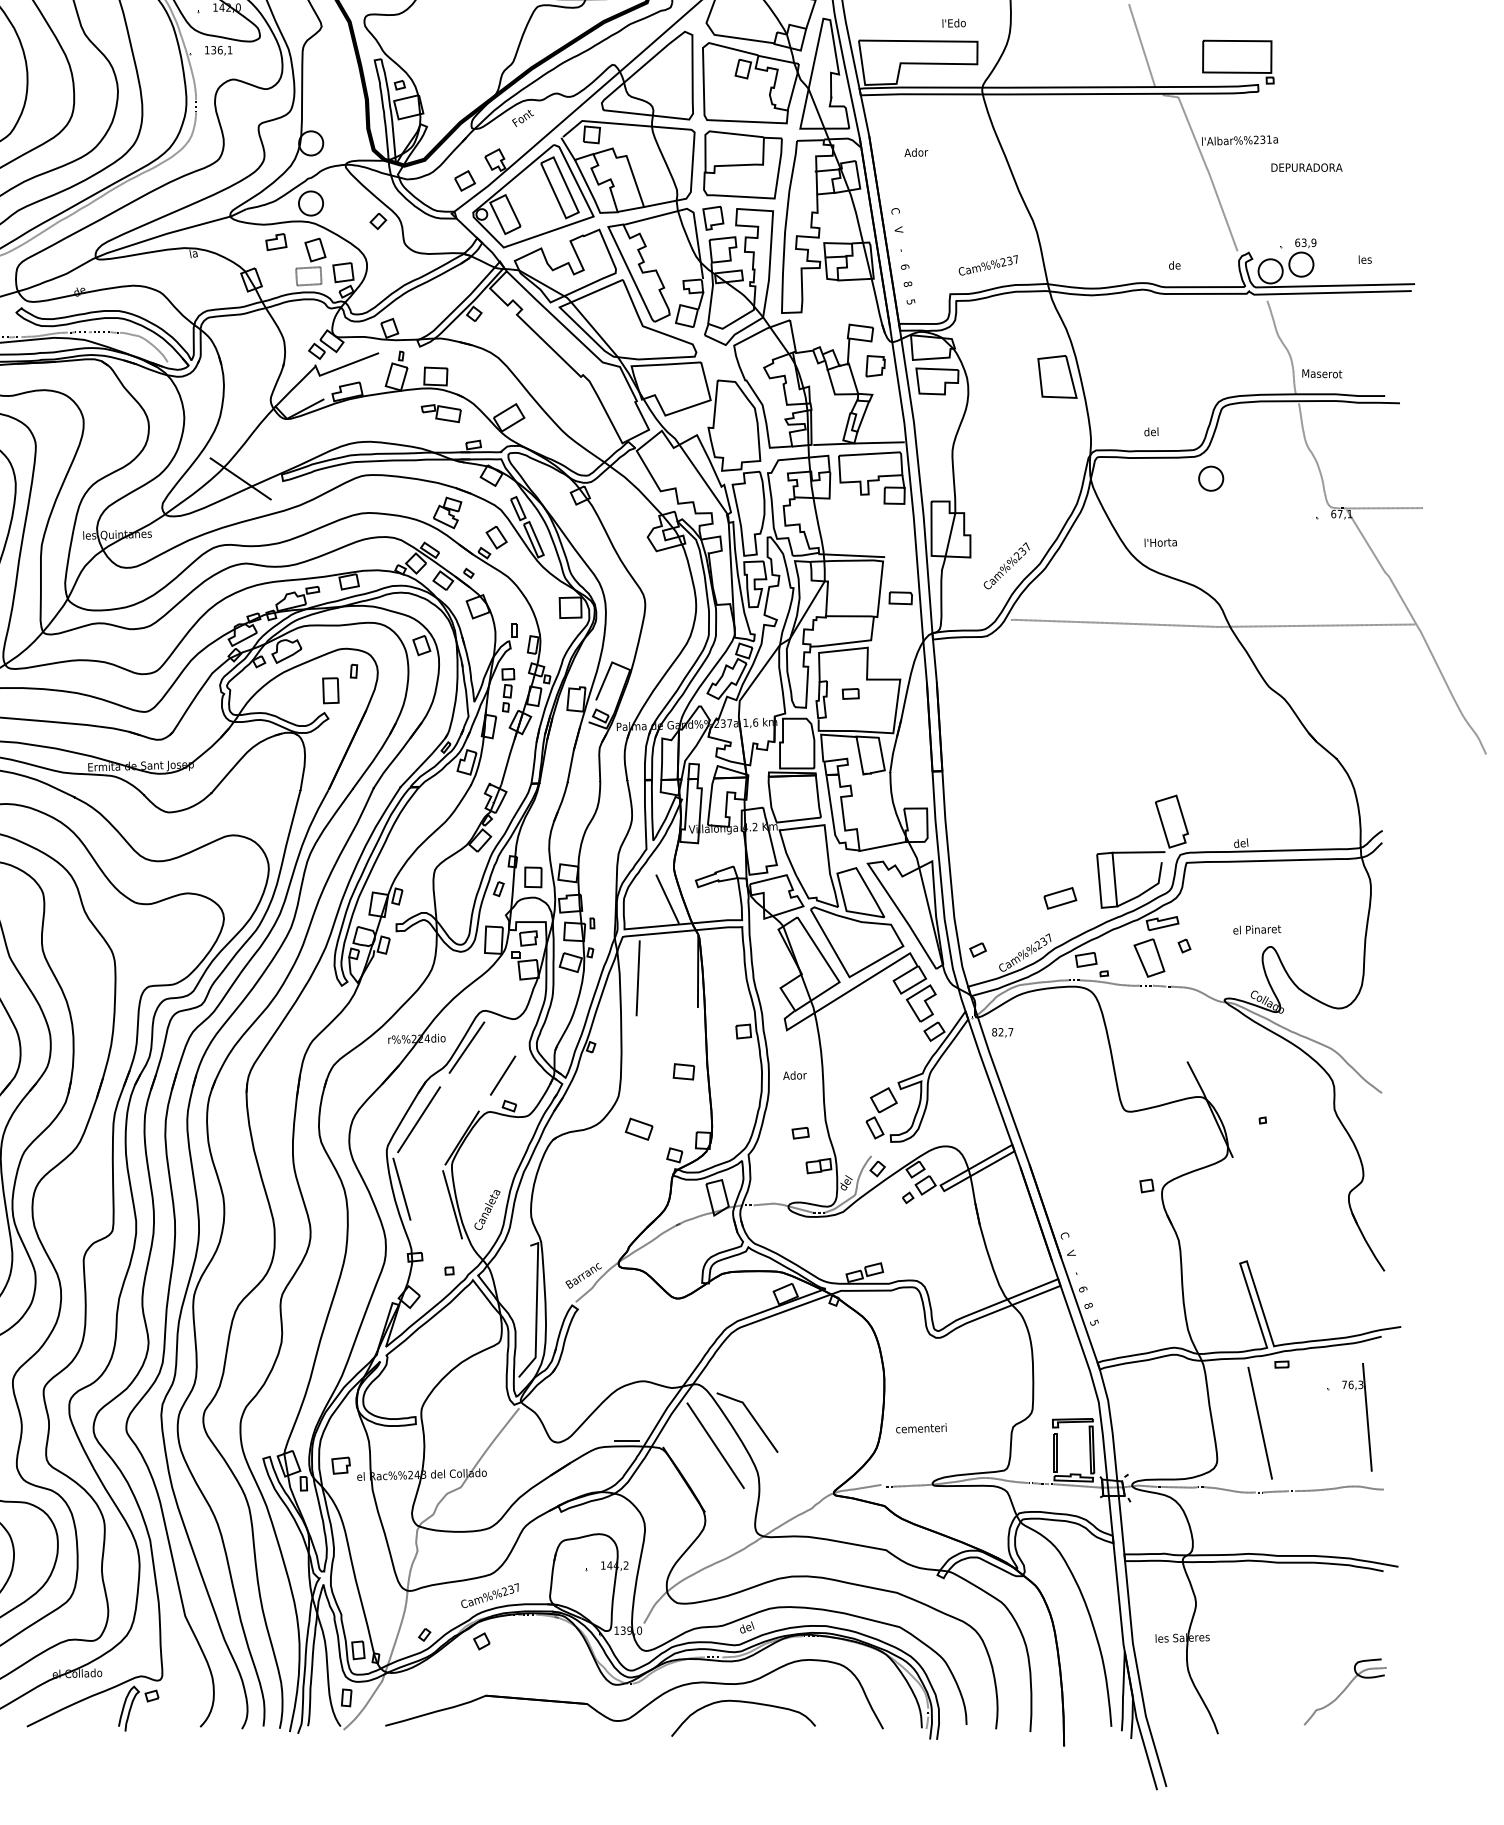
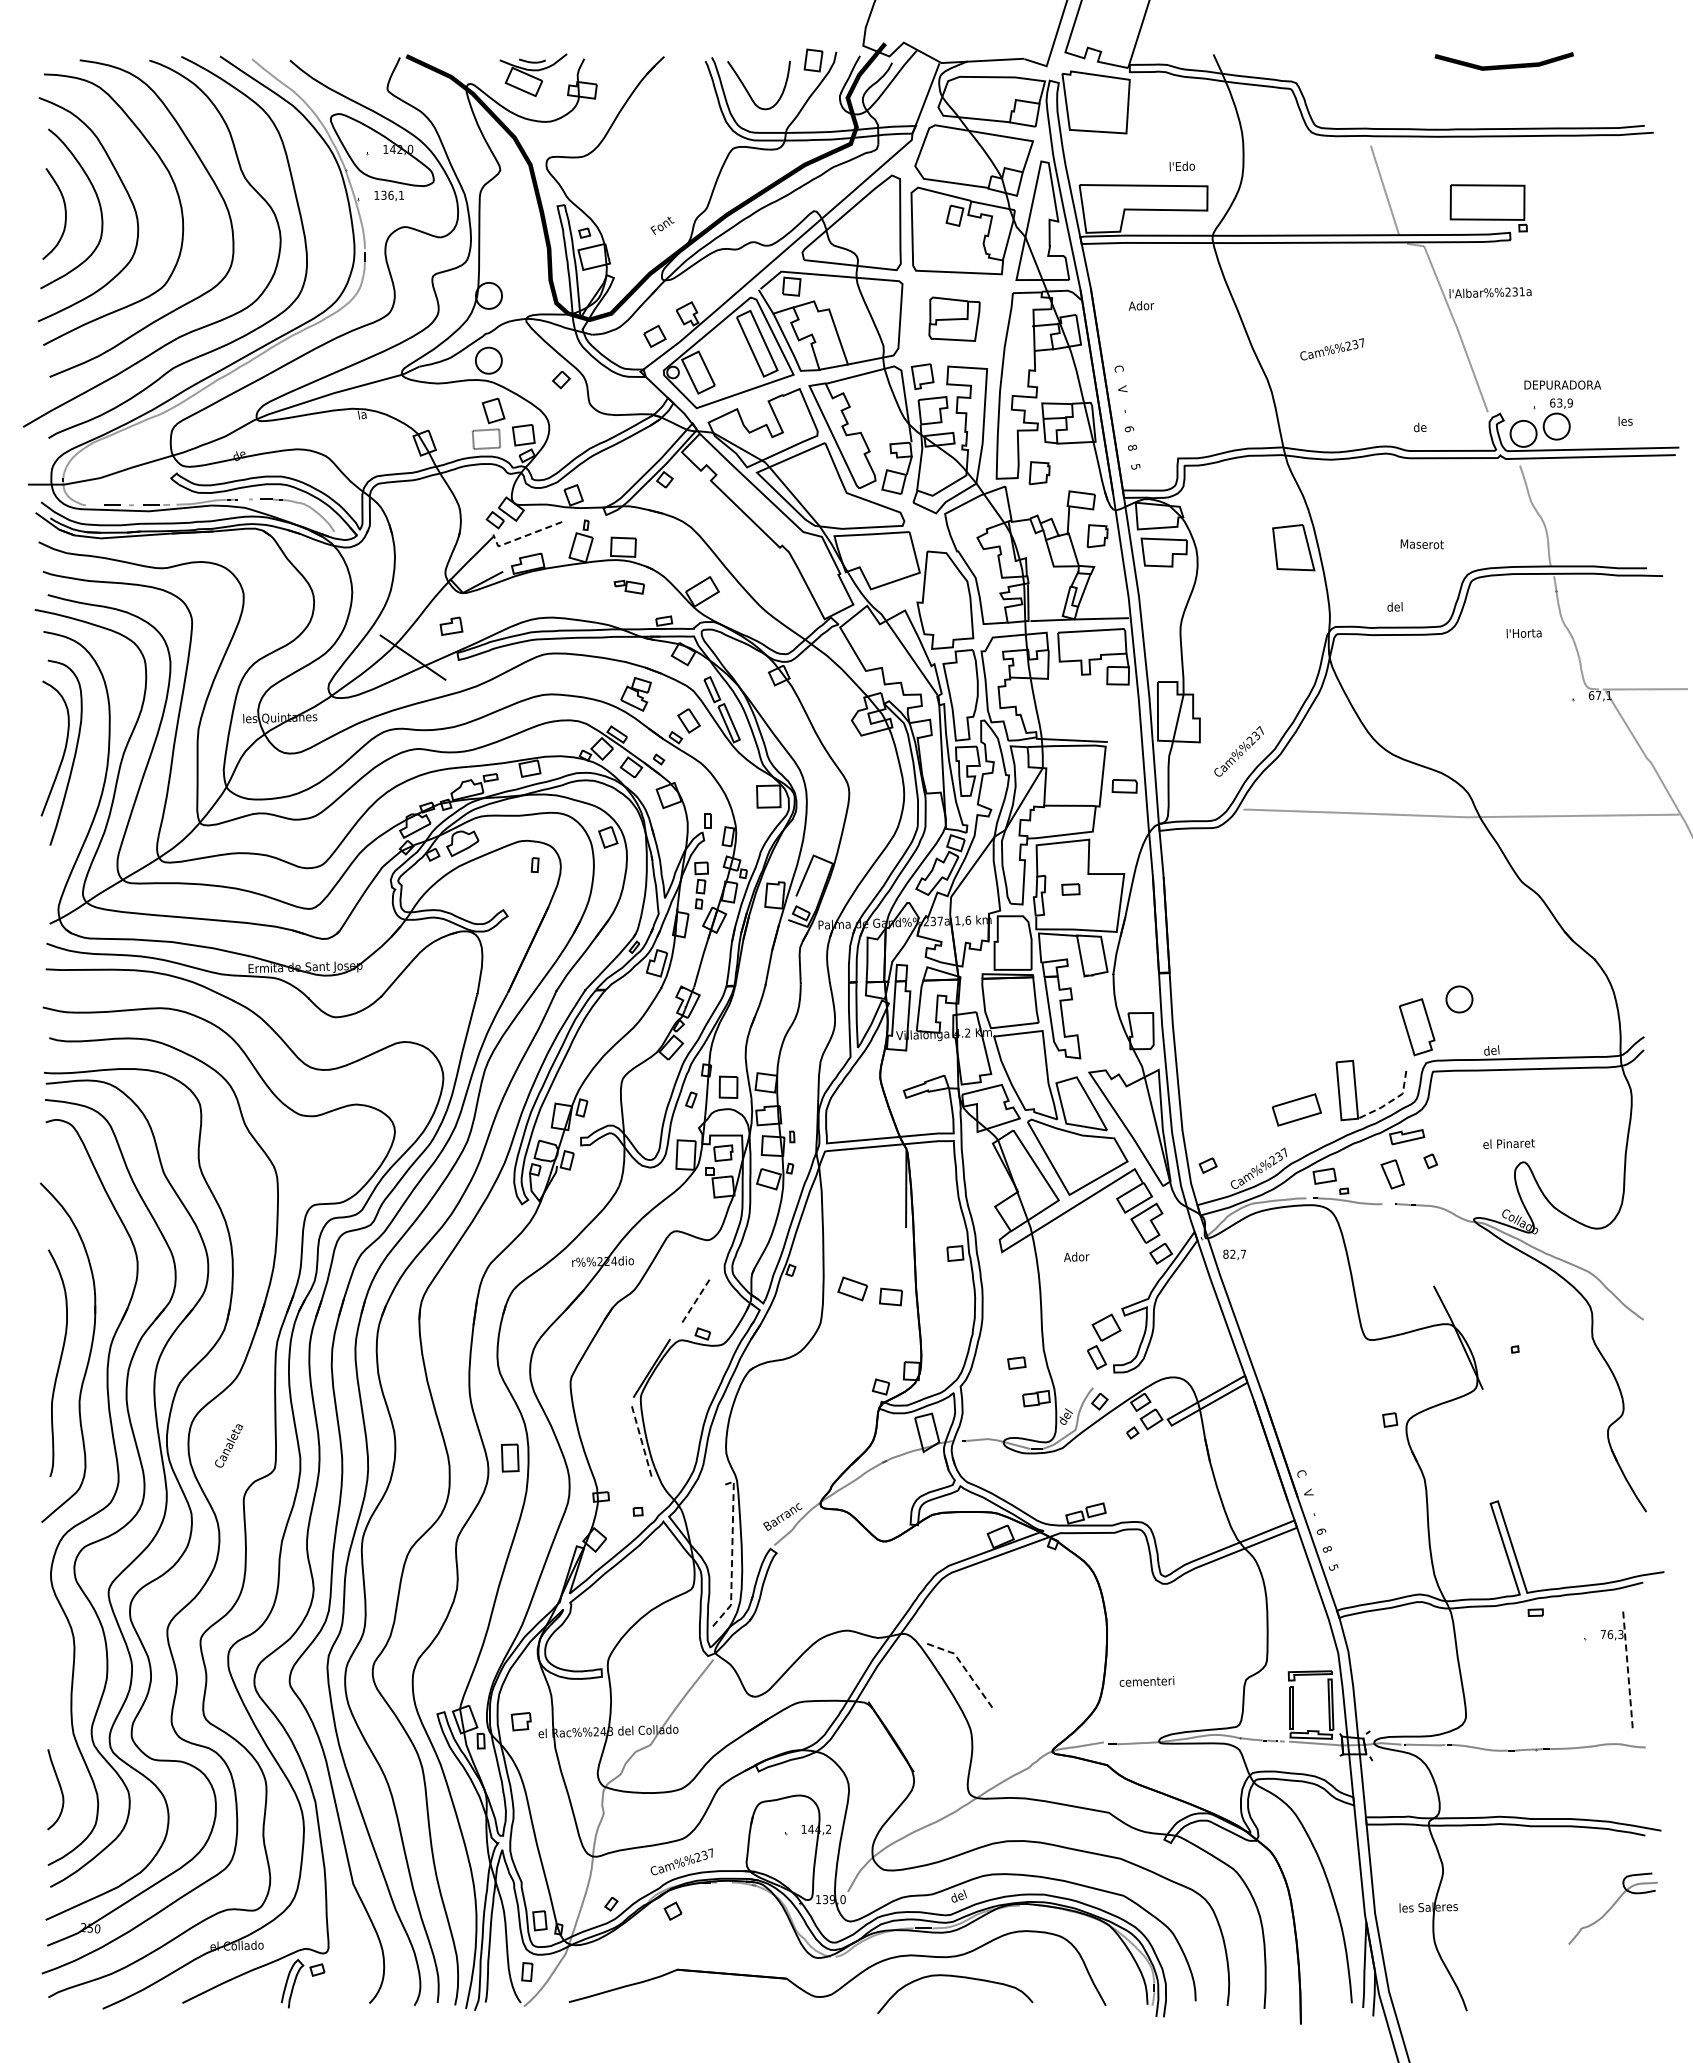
text: (523, 118) -> (662, 226), moved
part: (742, 165) -> (954, 319), size x0.6
text: (1306, 167) -> (1562, 384), moved
part: (276, 241) -> (451, 625), moved
text: (987, 265) -> (1331, 349), moved
part: (821, 308) -> (1039, 473), added
line: (343, 366) -> (523, 536), solid -> dashed
text: (1321, 373) -> (1421, 544), moved
part: (441, 413) -> (629, 587), size x0.7
part: (1211, 478) -> (1459, 999), moved
text: (1160, 542) -> (1523, 633), moved
part: (331, 690) -> (510, 1457), moved
line: (882, 846) -> (1105, 1053), removed
line: (1138, 852) -> (1381, 1060), removed
line: (1148, 890) -> (1391, 1101), solid -> dashed
part: (1060, 897) -> (1296, 1109), size x1.4
line: (667, 898) -> (873, 1110), removed
part: (1149, 958) -> (1392, 1174), size x0.7
line: (638, 978) -> (841, 1196), removed
line: (466, 1047) -> (656, 1270), removed
text: (794, 1075) -> (1076, 1256), moved
line: (502, 1076) -> (695, 1301), solid -> dashed
line: (418, 1119) -> (604, 1348), removed
part: (638, 1128) -> (852, 1288), moved
line: (401, 1189) -> (586, 1423), removed
line: (452, 1204) -> (641, 1440), solid -> dashed
text: (487, 1209) -> (229, 1445), moved
line: (536, 1308) -> (732, 1552), solid -> dashed
line: (751, 1415) -> (963, 1667), solid -> dashed
line: (1367, 1418) -> (1628, 1670), solid -> dashed
line: (1260, 1422) -> (1512, 1675), removed
line: (626, 1440) -> (829, 1694), removed
line: (715, 1445) -> (924, 1699), removed
part: (1344, 1691) -> (1612, 1908), moved

